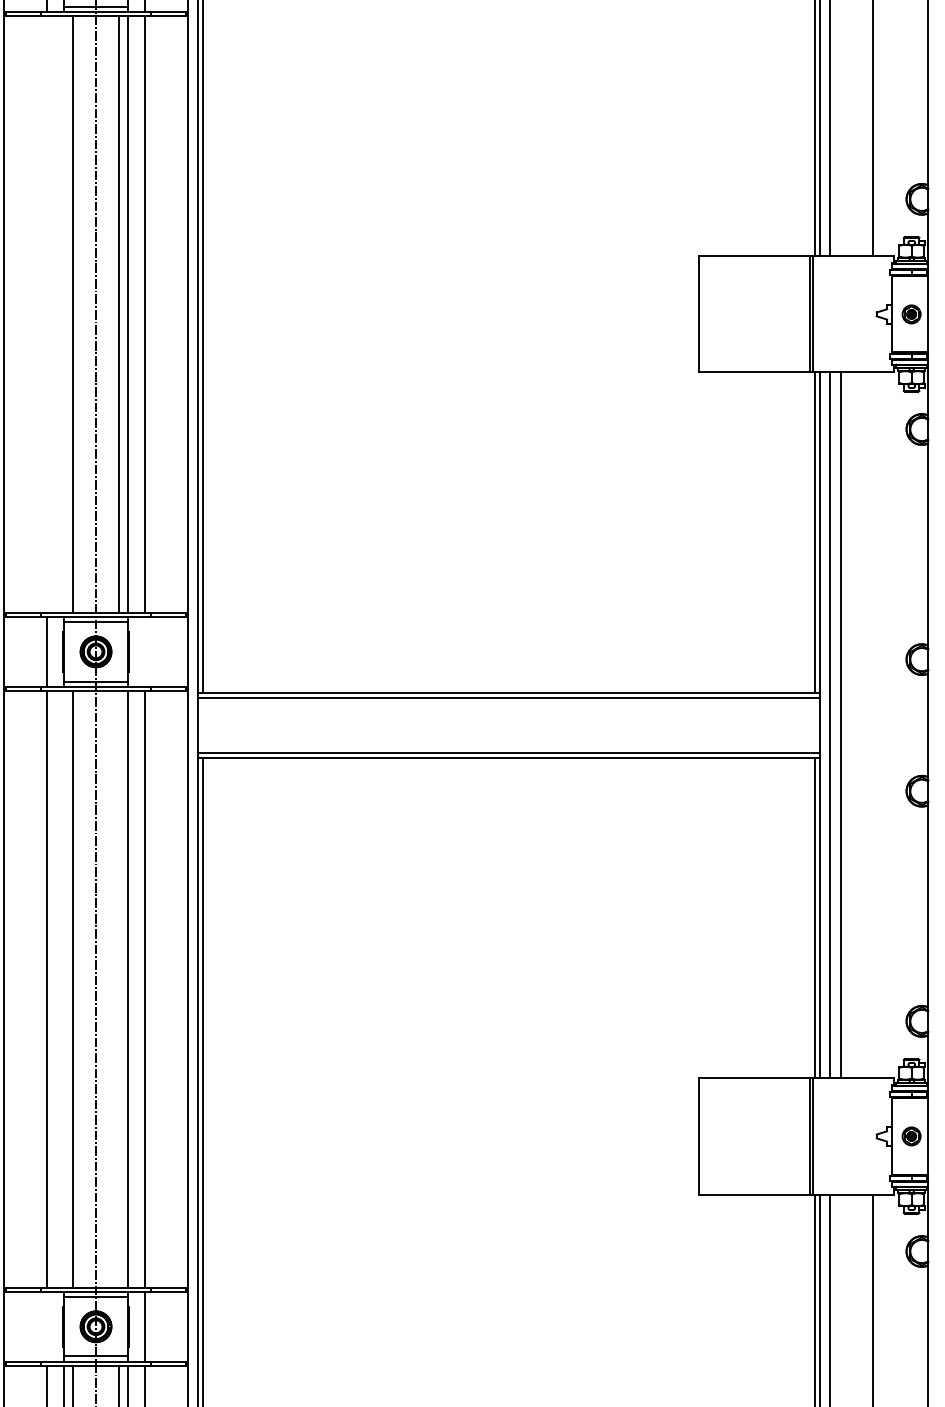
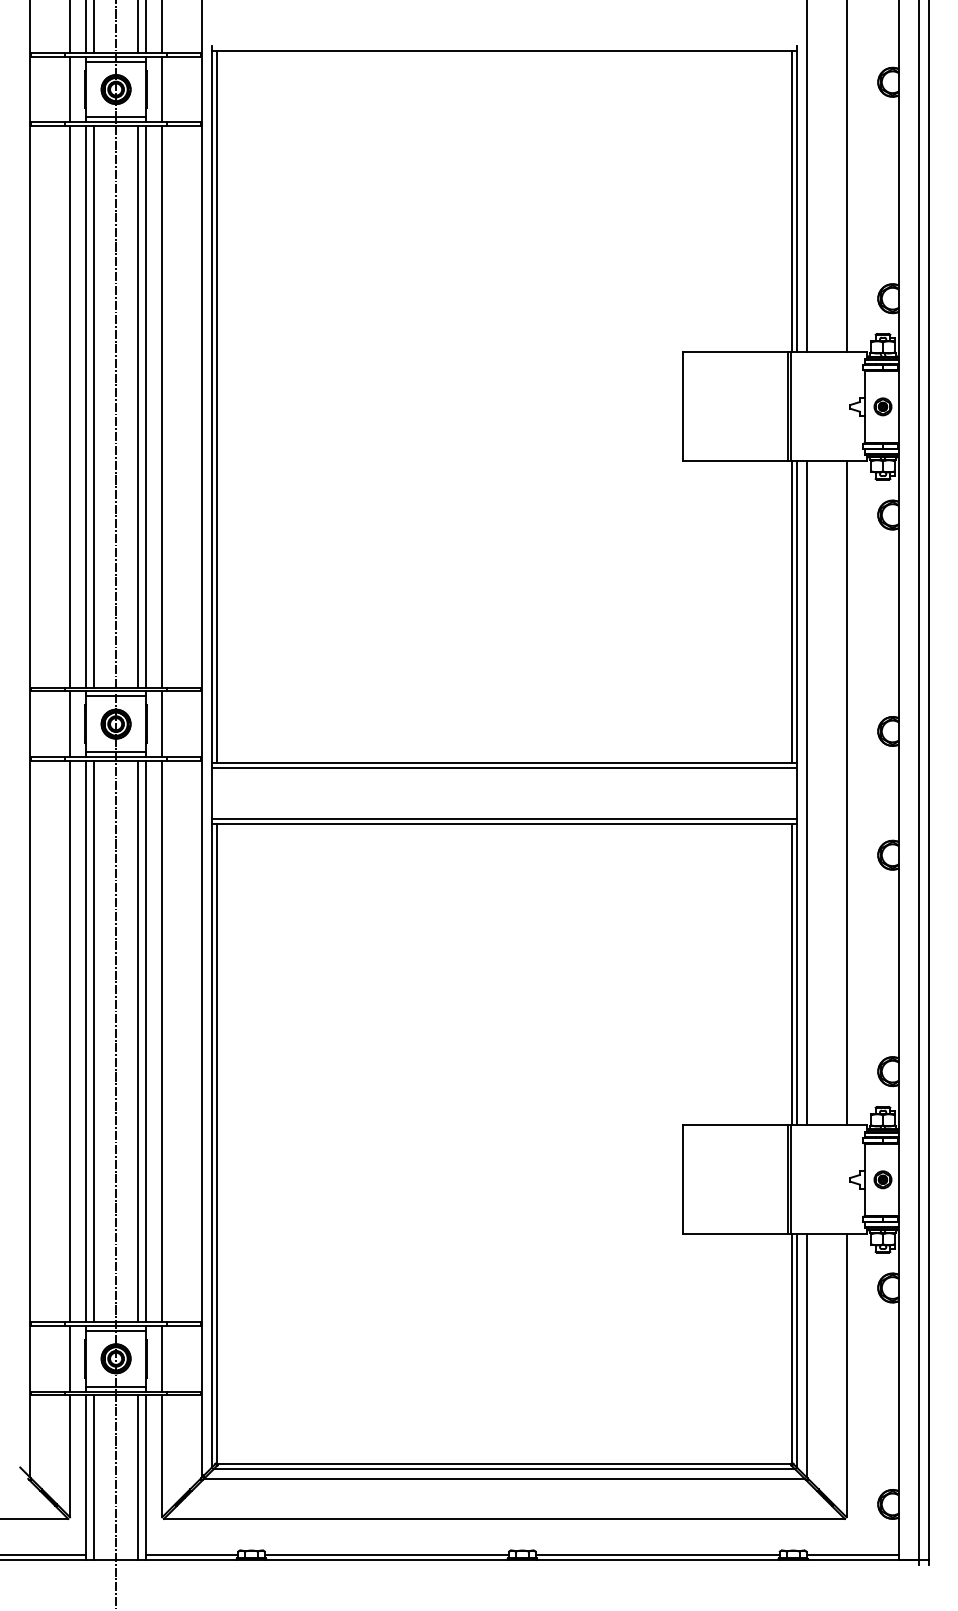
line: (47, 314) -> (70, 406), added
line: (63, 314) -> (85, 406), added
line: (145, 651) -> (162, 723), added
line: (840, 725) -> (846, 793), moved
line: (63, 989) -> (85, 1041), added
line: (118, 989) -> (137, 1041), added
line: (47, 1326) -> (70, 1358), added

